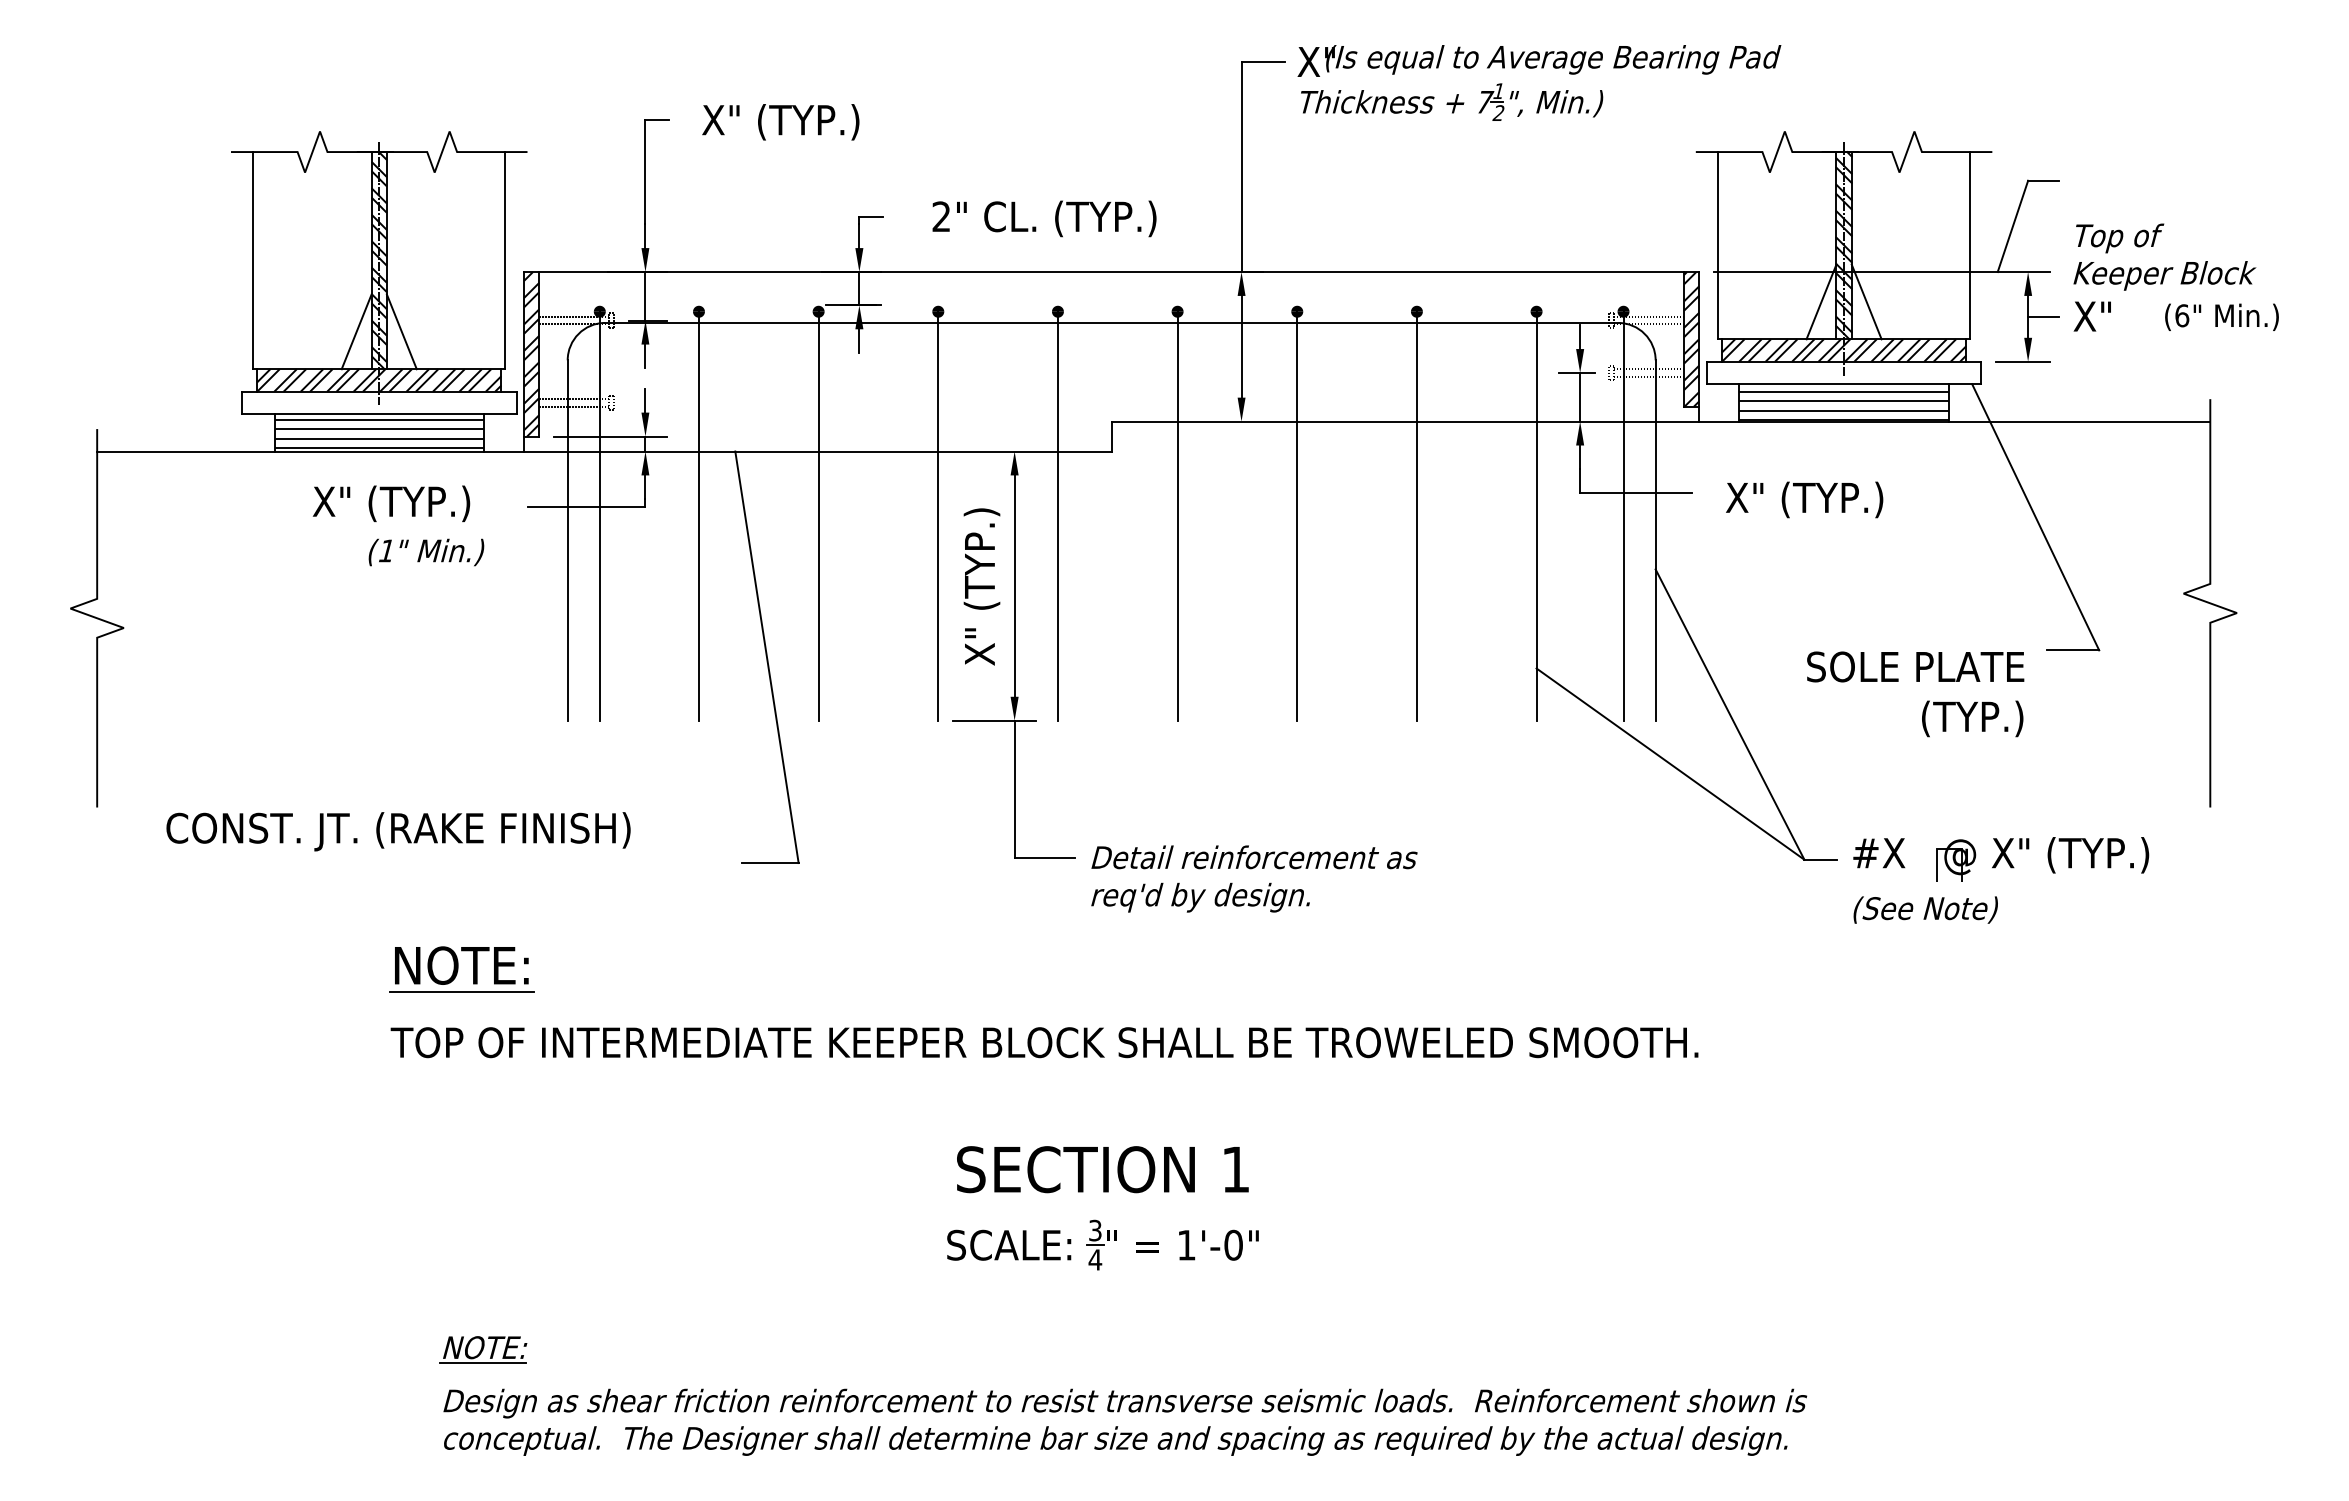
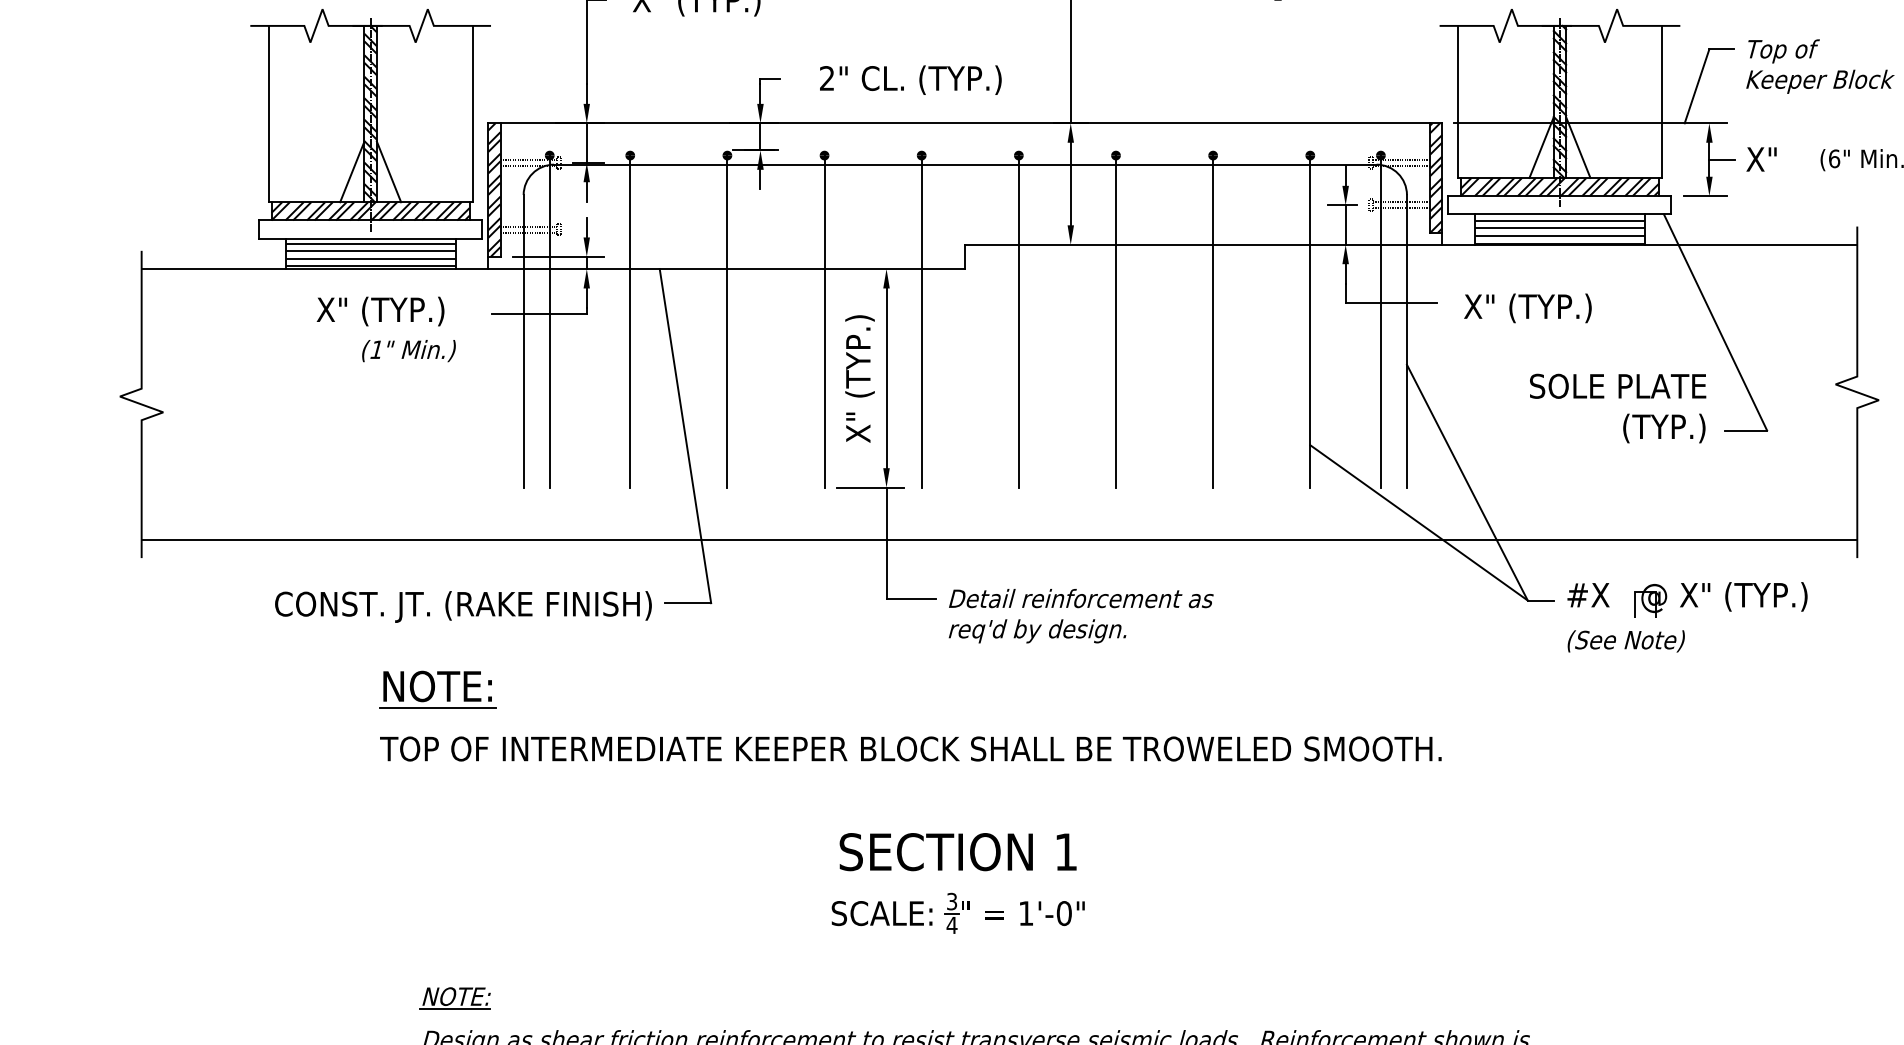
text: (2164, 256) -> (1820, 66), moved
text: (1915, 694) -> (1617, 408), moved
line: (1153, 785) -> (999, 540), added
text: (398, 831) -> (463, 606), moved

